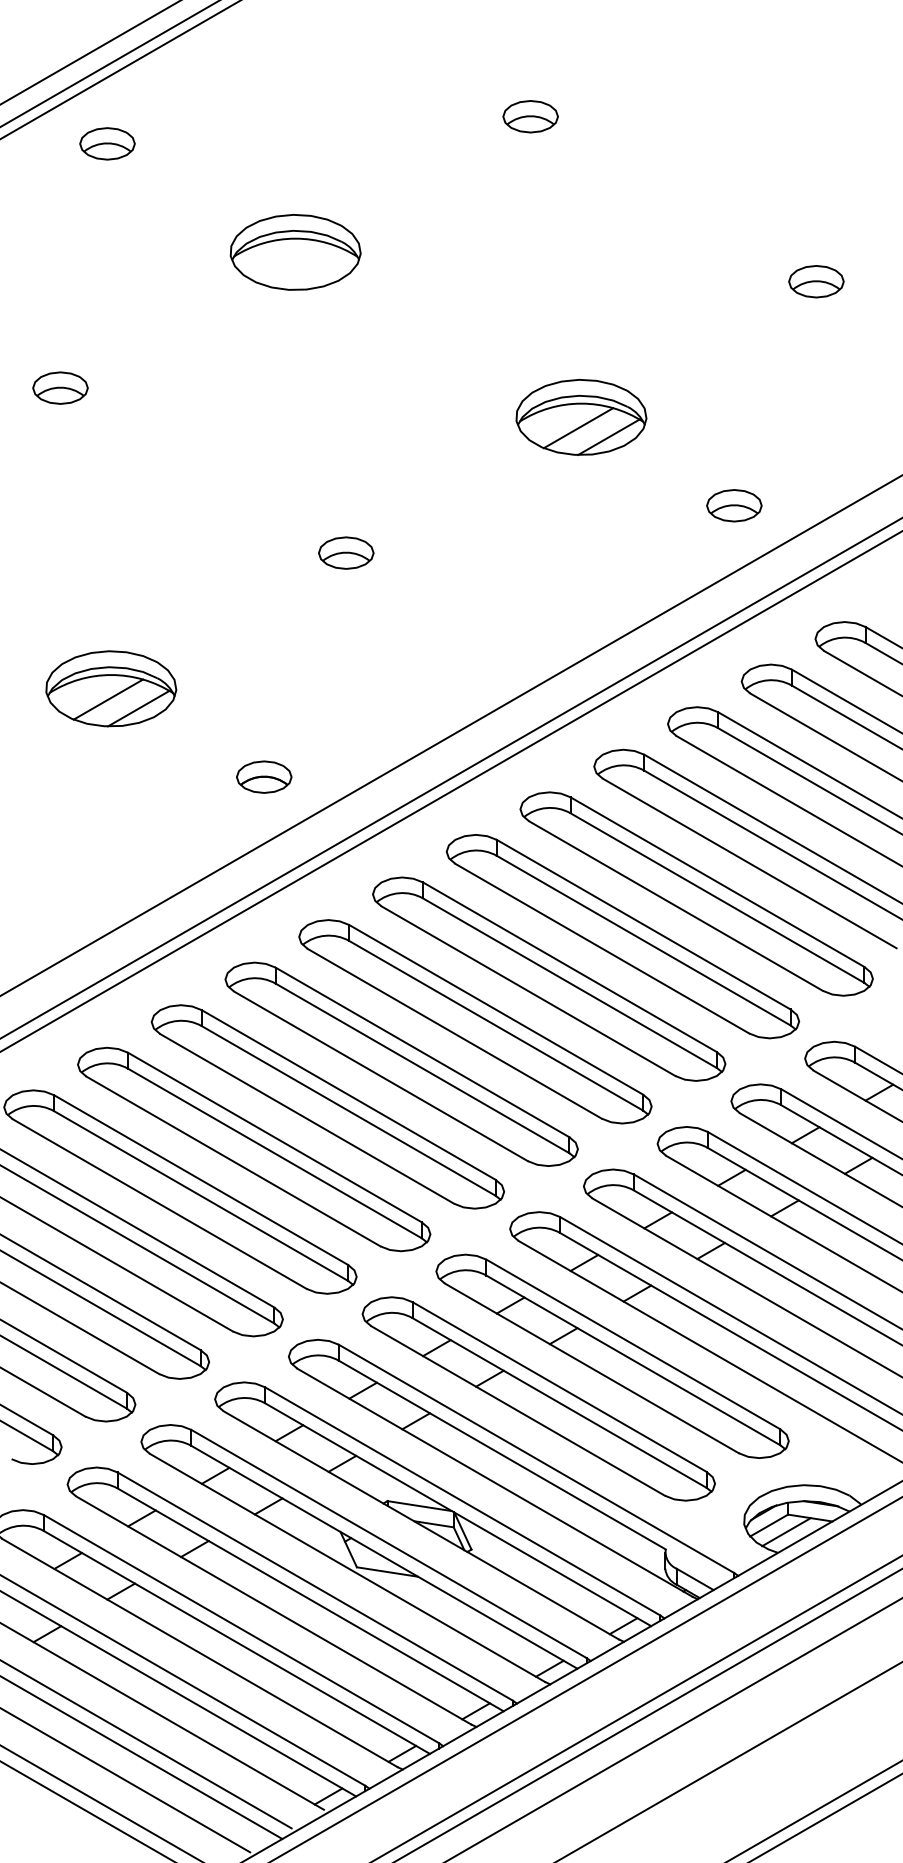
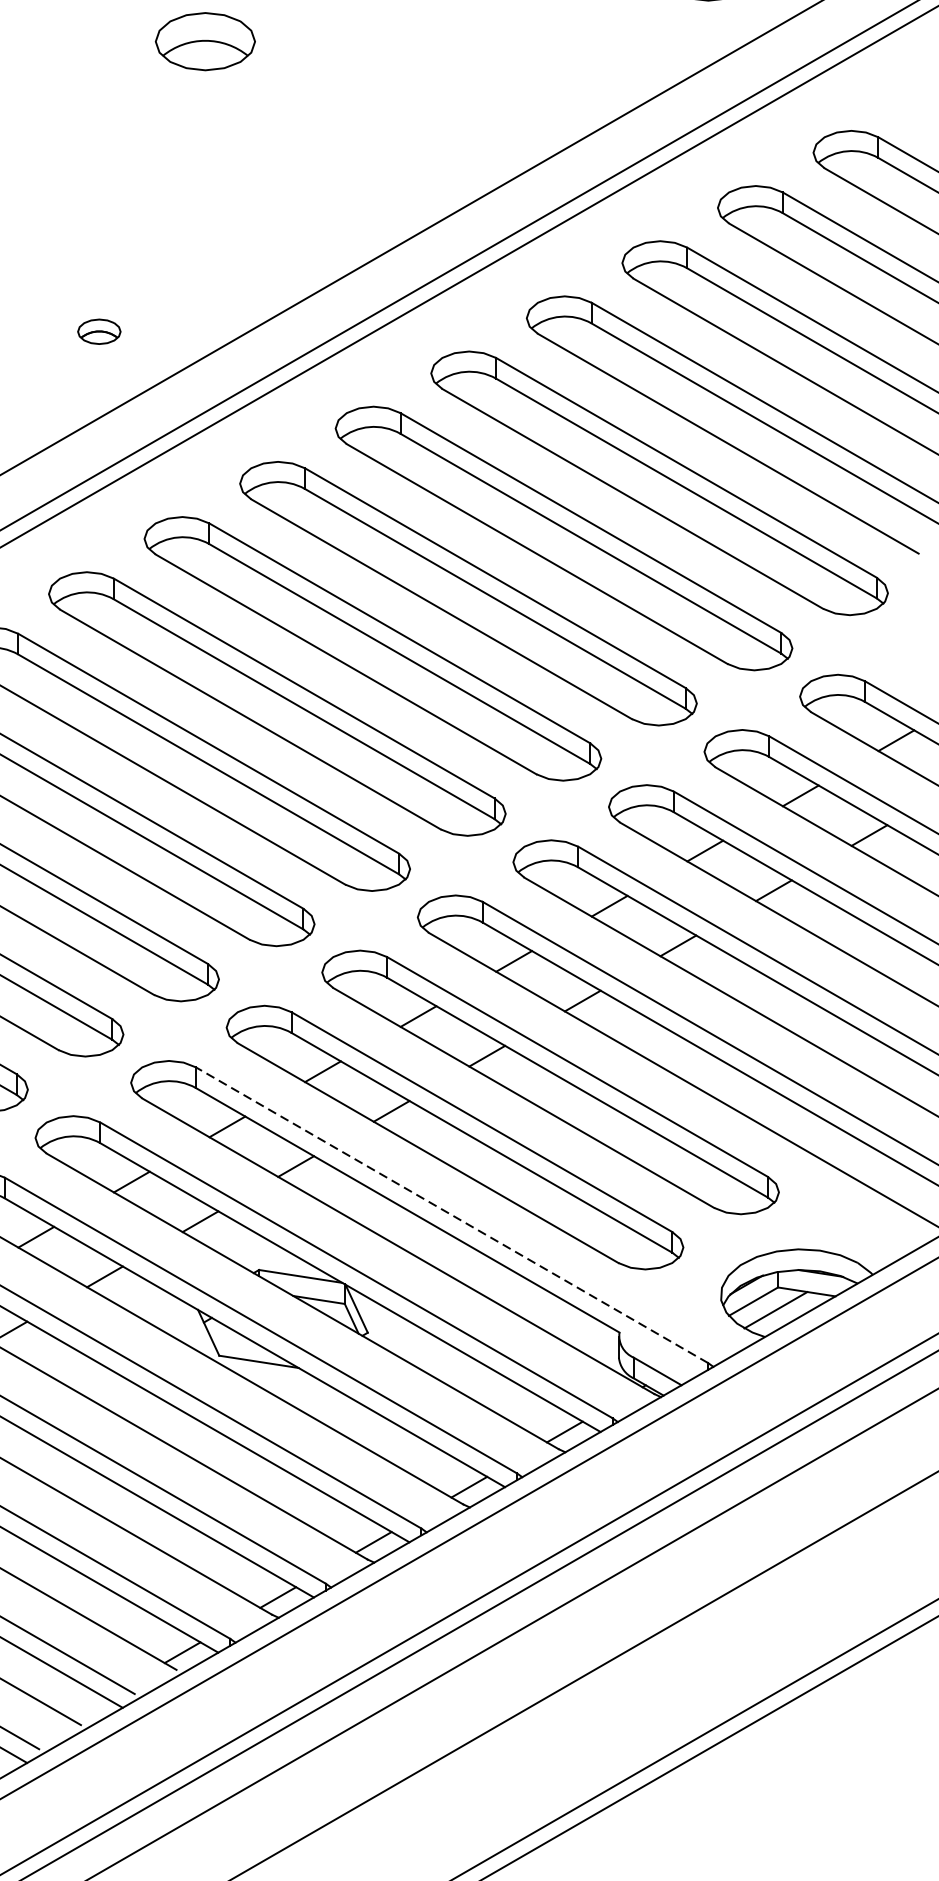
part: (346, 552) -> (205, 40), size x1.4
part: (264, 776) -> (99, 331), size x0.6
line: (536, 1458) -> (452, 1214), solid -> dashed

